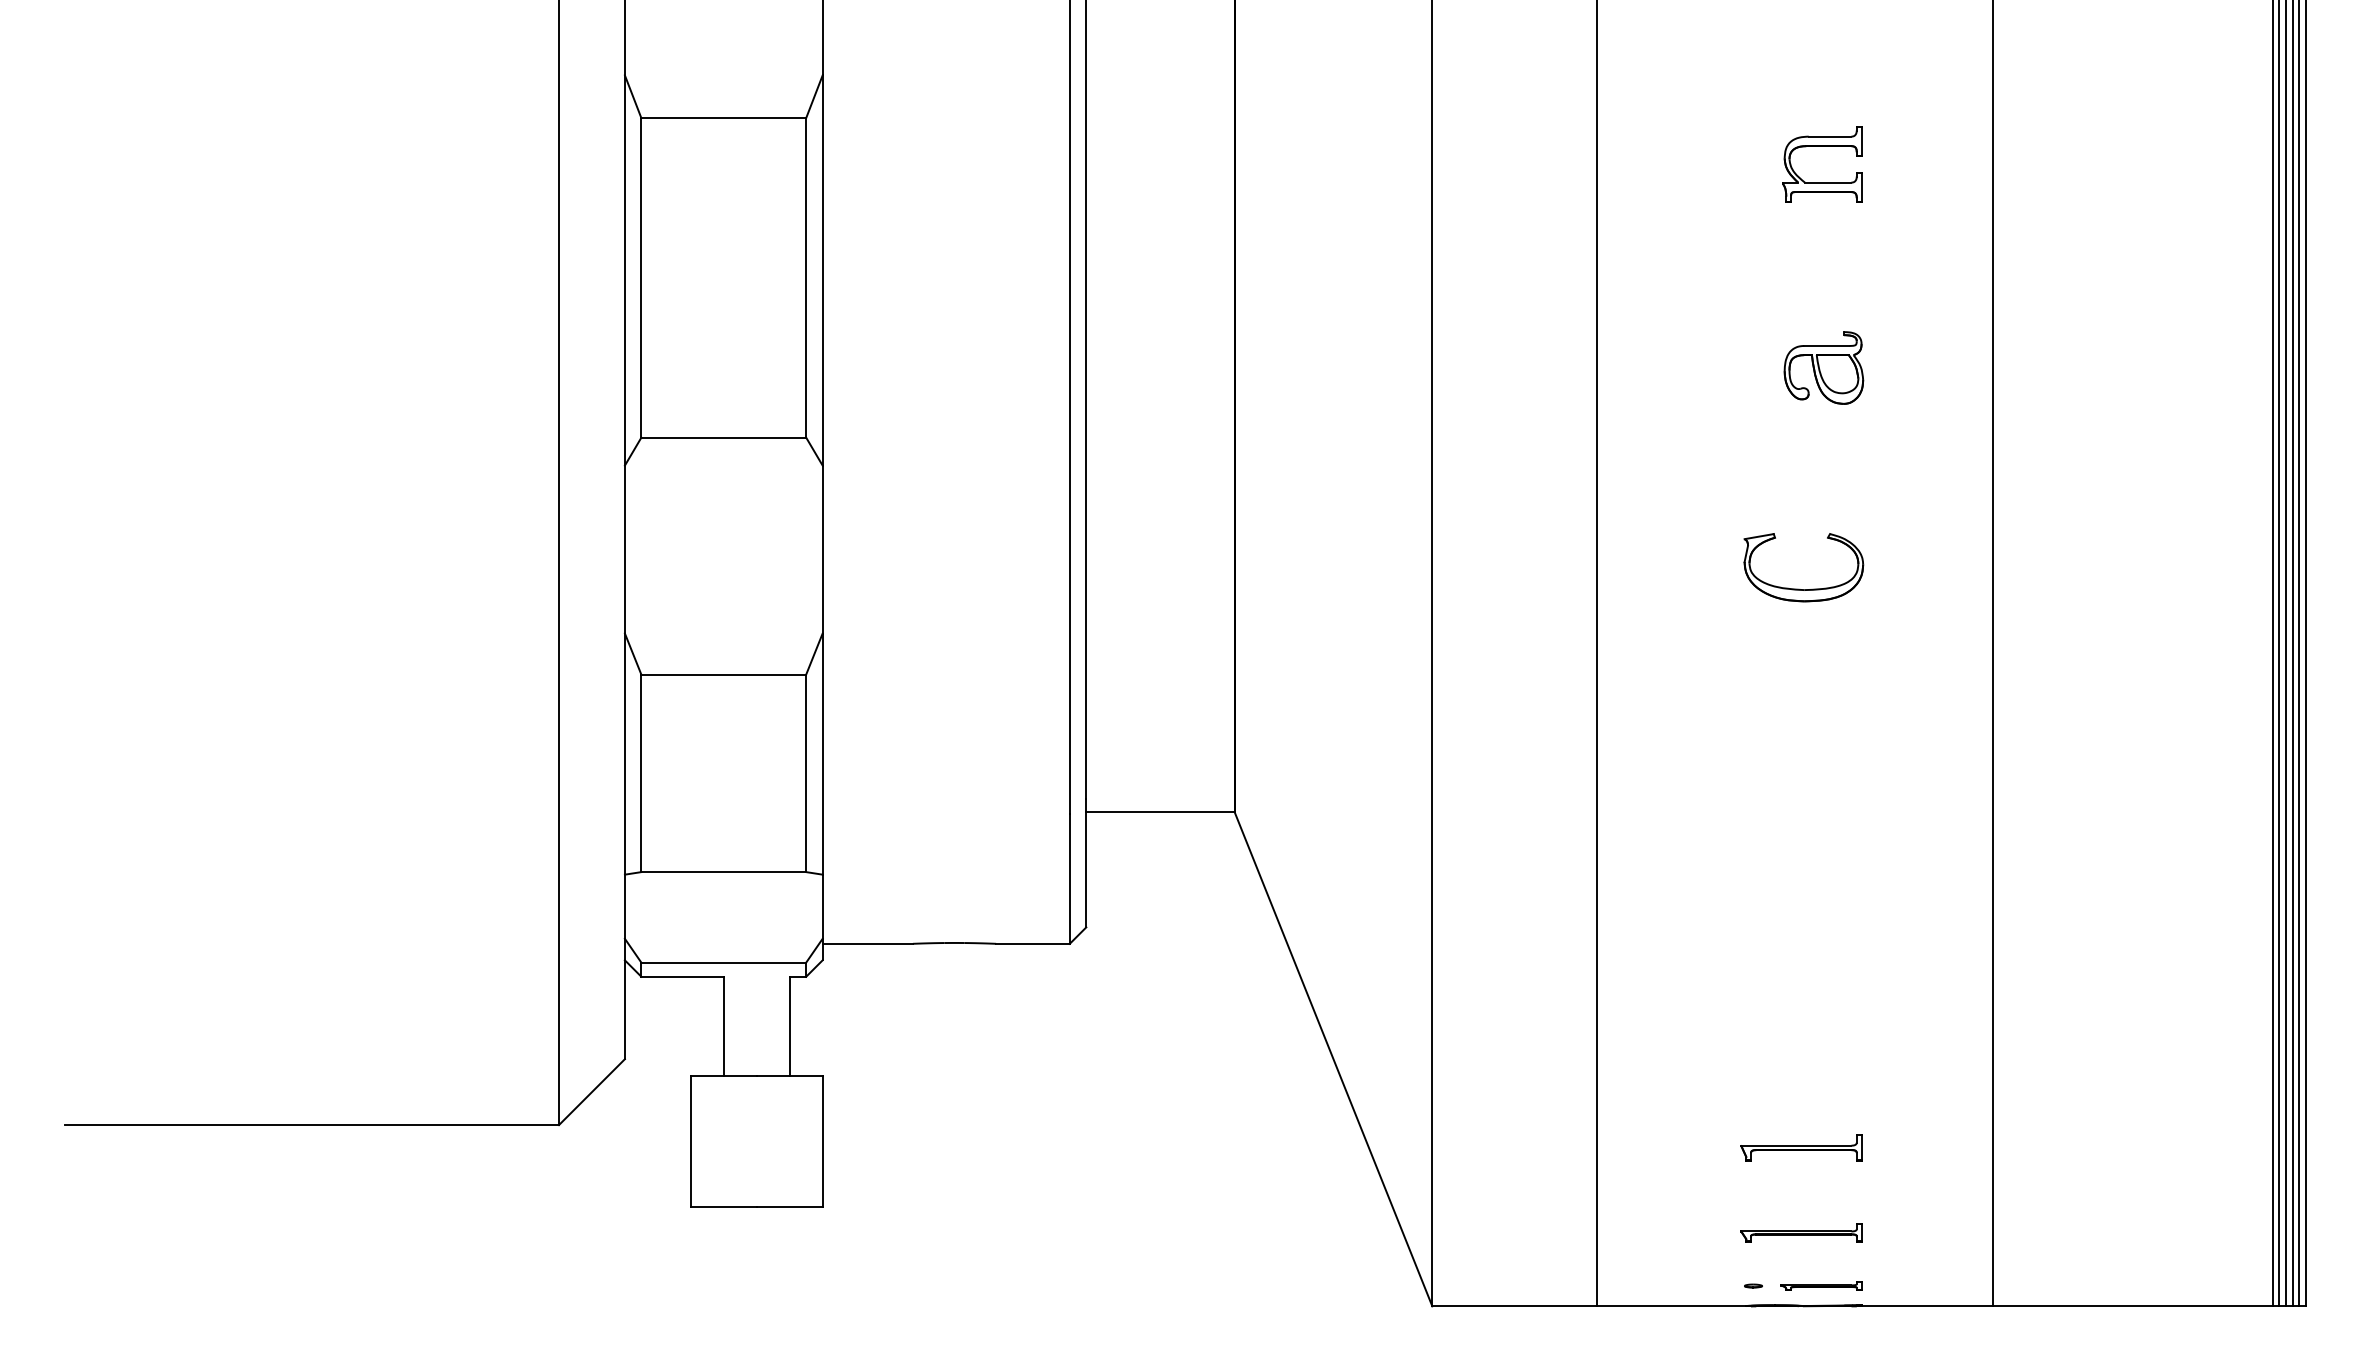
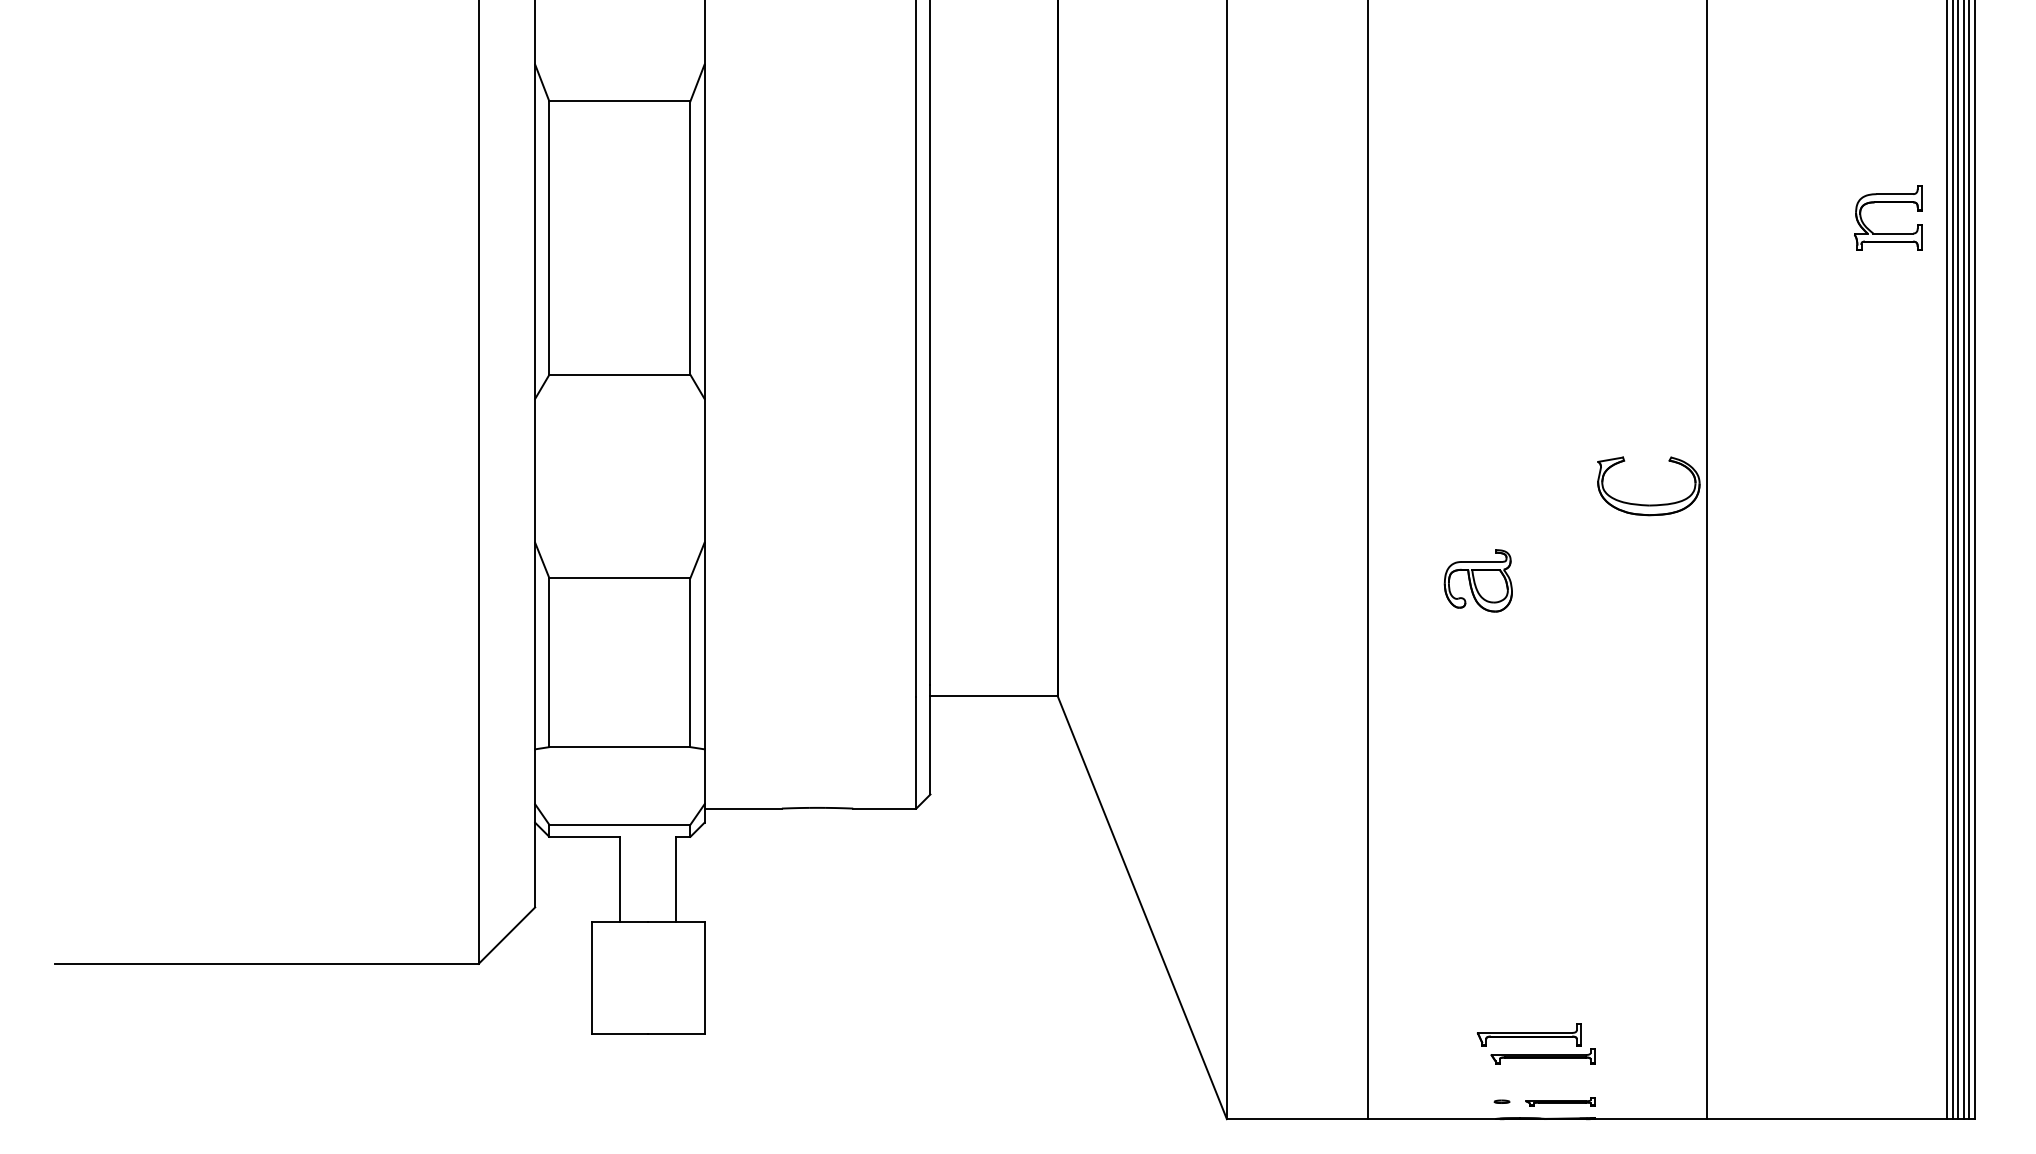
part: (1822, 146) -> (1888, 202), moved
part: (1823, 367) -> (1478, 580), moved
part: (1799, 588) -> (1645, 504), moved
part: (1801, 1147) -> (1529, 1034), moved

